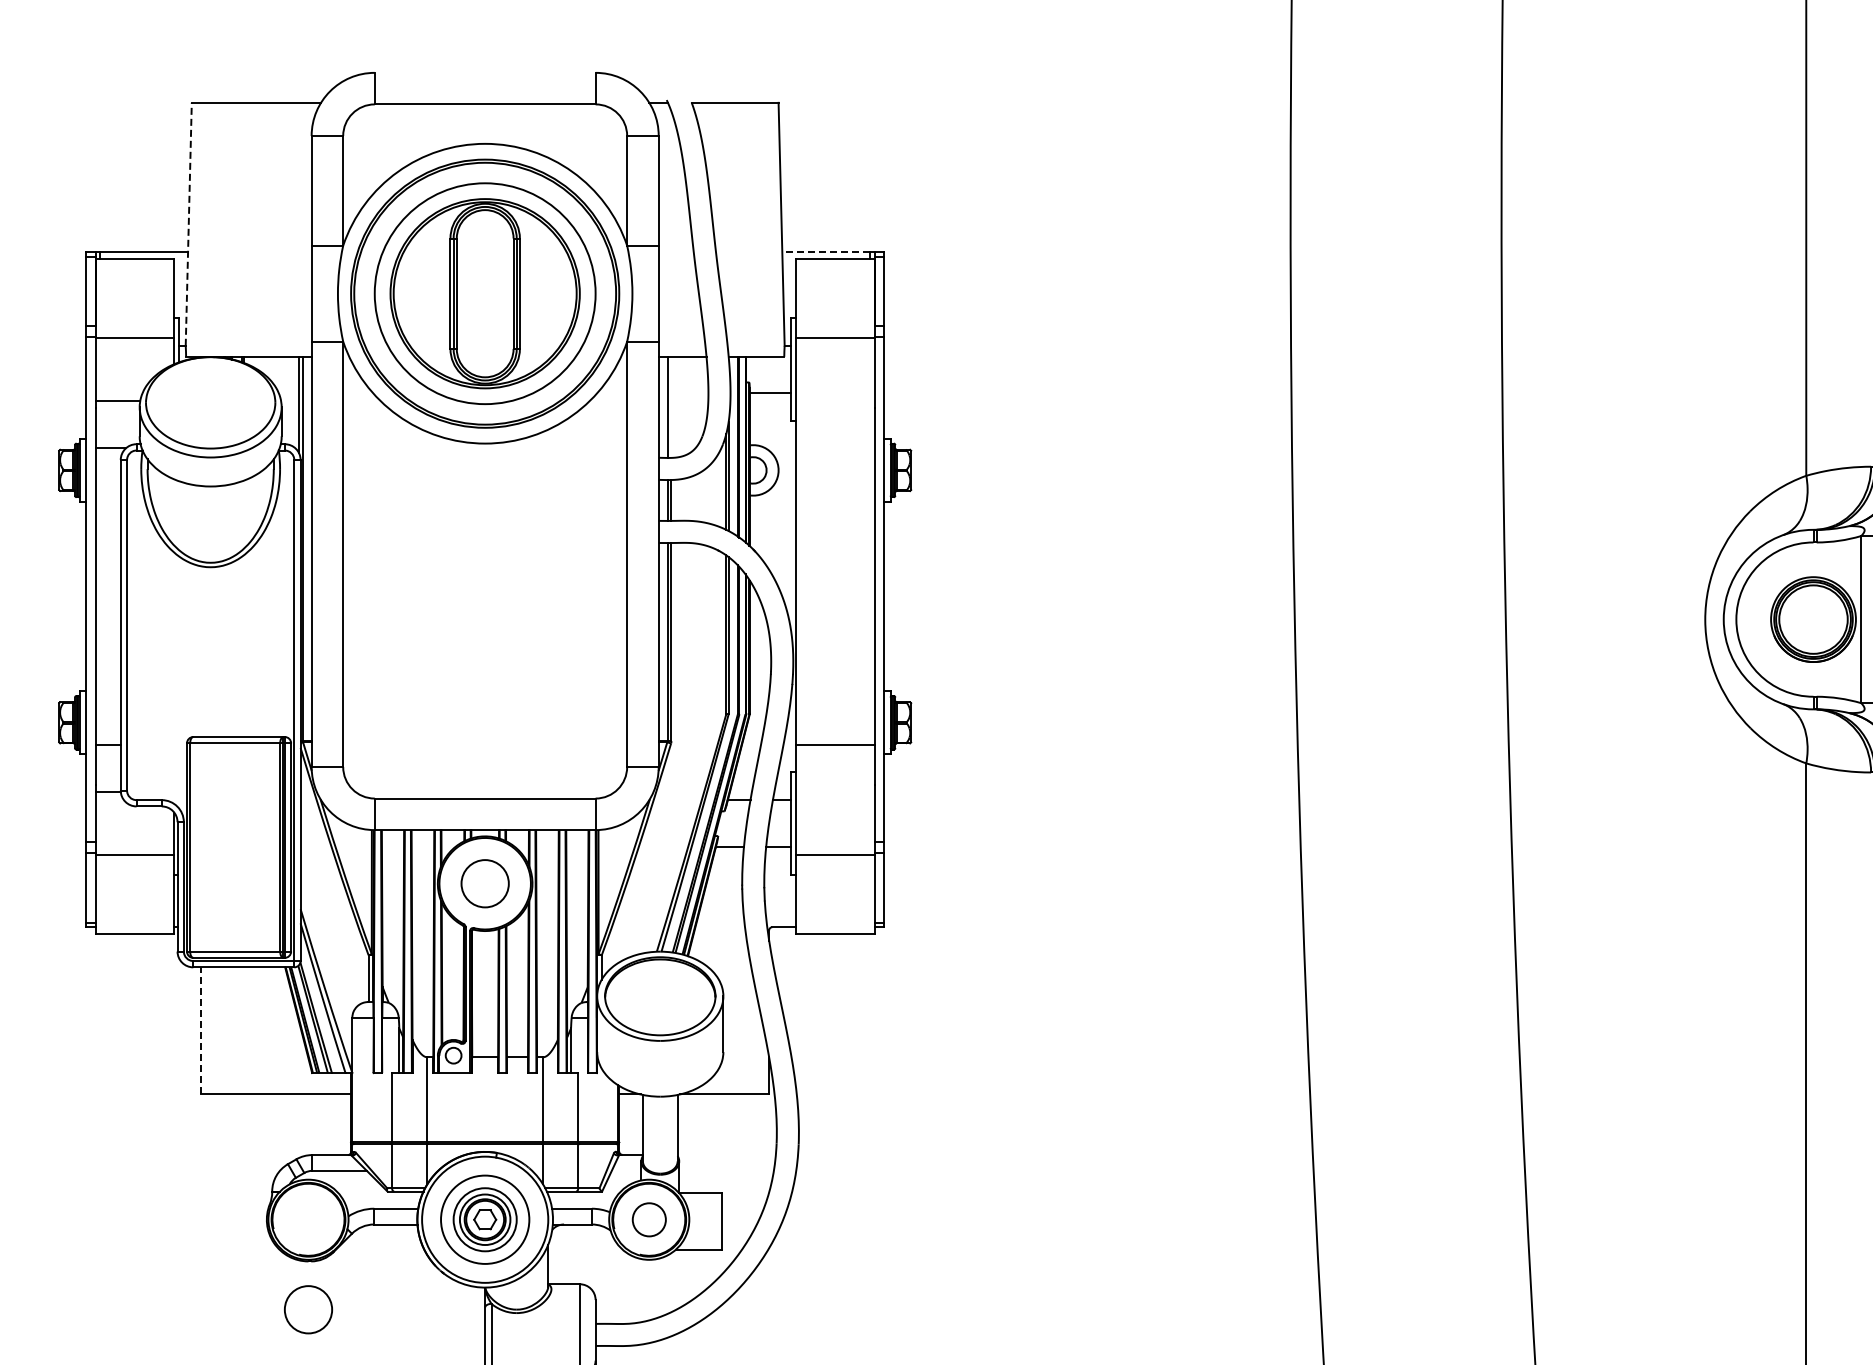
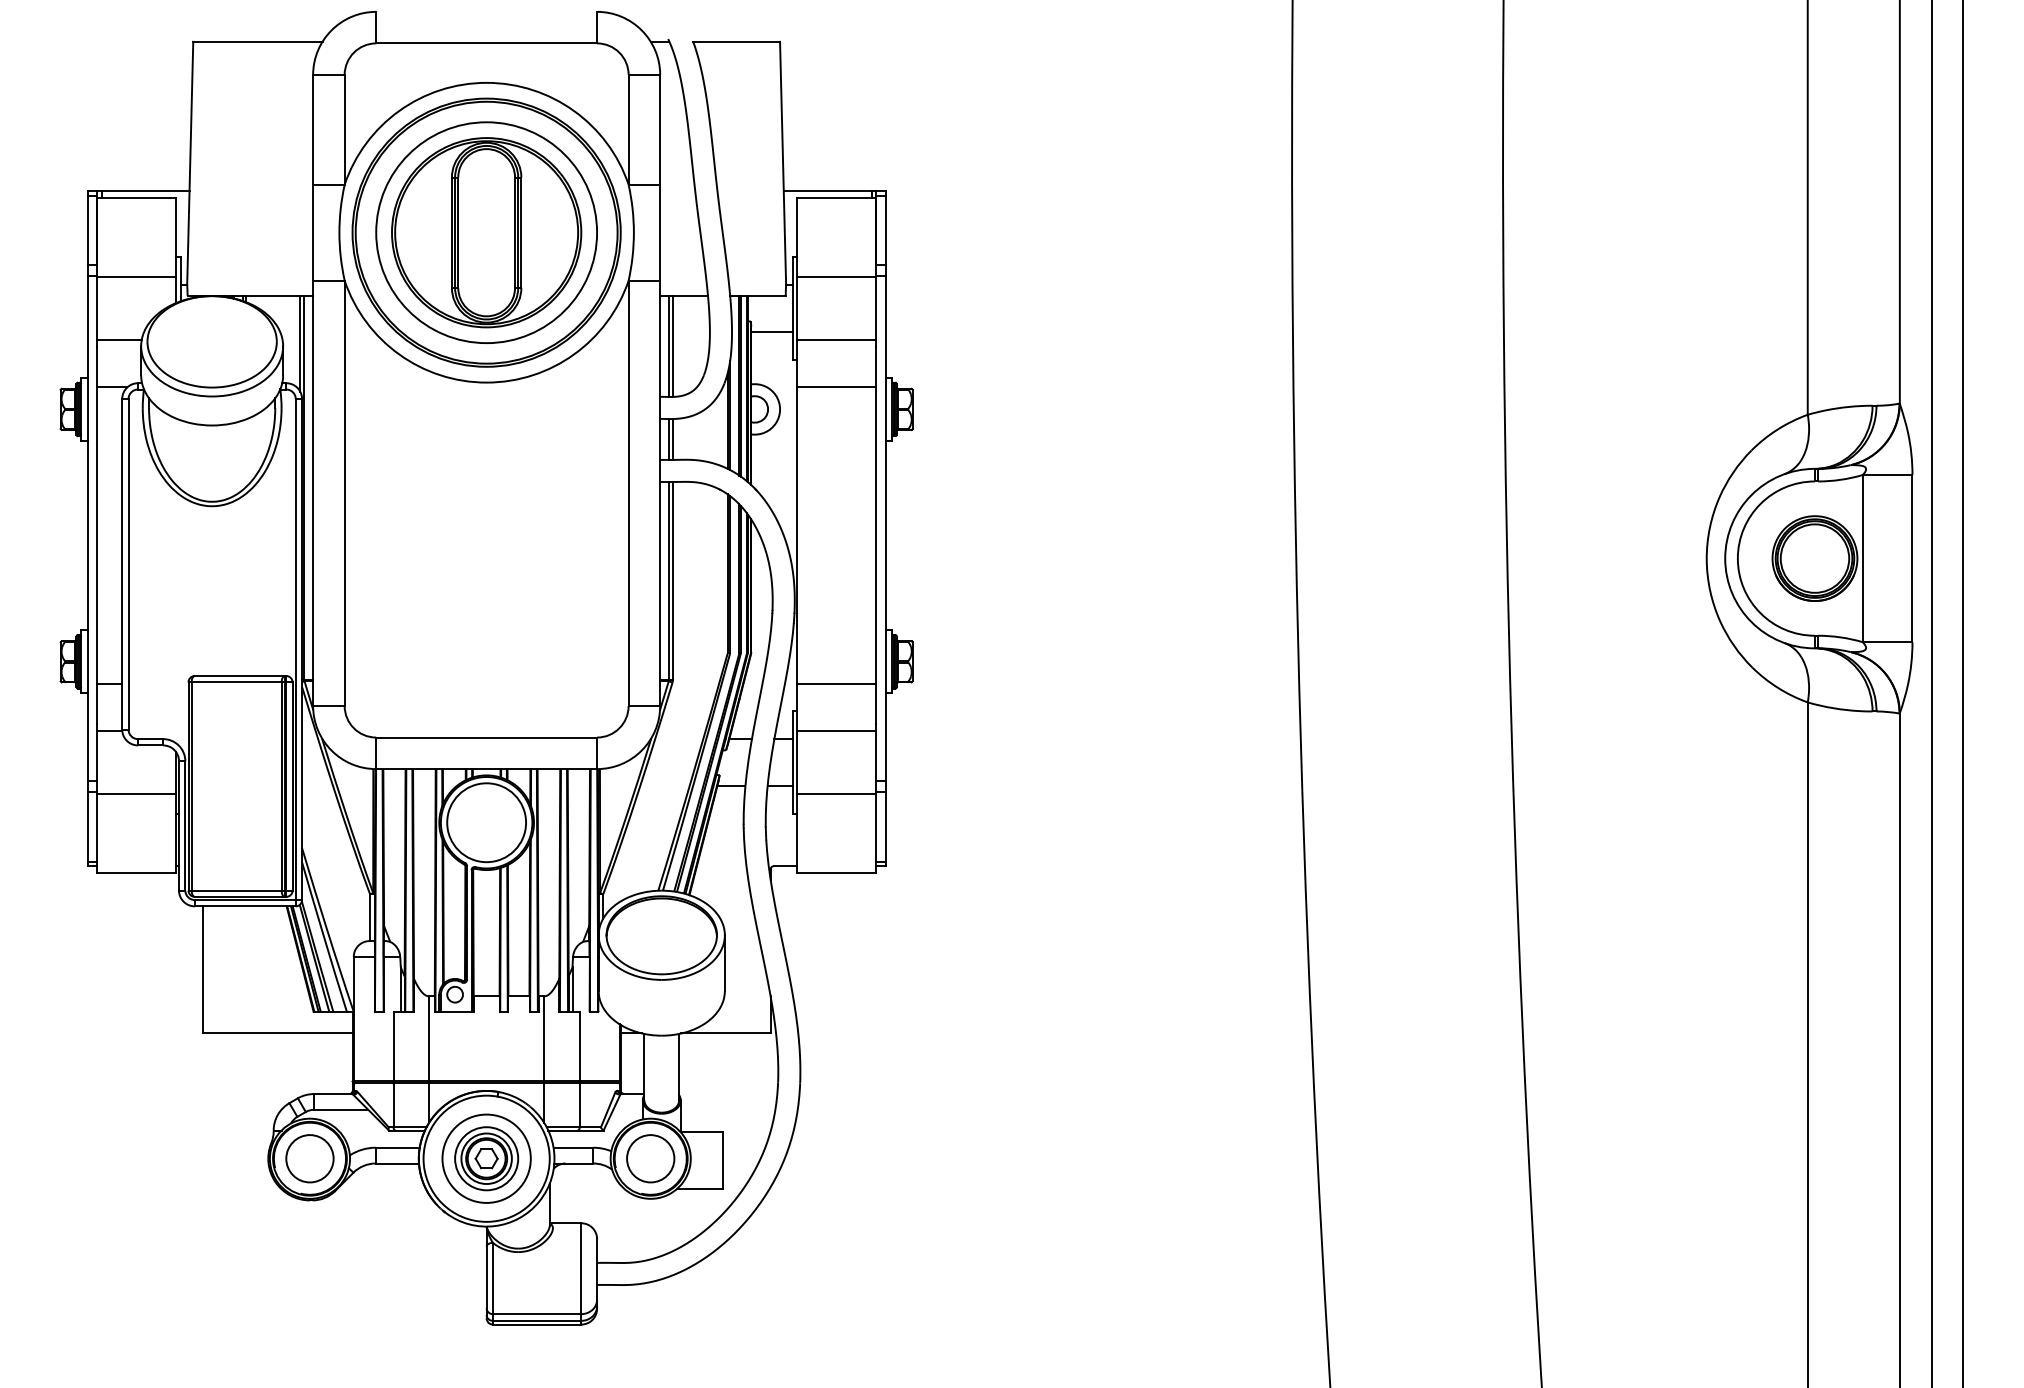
line: (189, 224) -> (190, 163), dashed -> solid
line: (826, 252) -> (827, 191), dashed -> solid
line: (835, 401) -> (836, 340), added
line: (671, 406) -> (672, 345), added
line: (835, 448) -> (836, 387), added
line: (835, 792) -> (836, 731), added
circle: (485, 883) -> (486, 822), size x1.67
line: (201, 1030) -> (202, 969), dashed -> solid
circle: (649, 1219) -> (650, 1158), size x1.43
circle: (308, 1309) -> (309, 1158), moved

